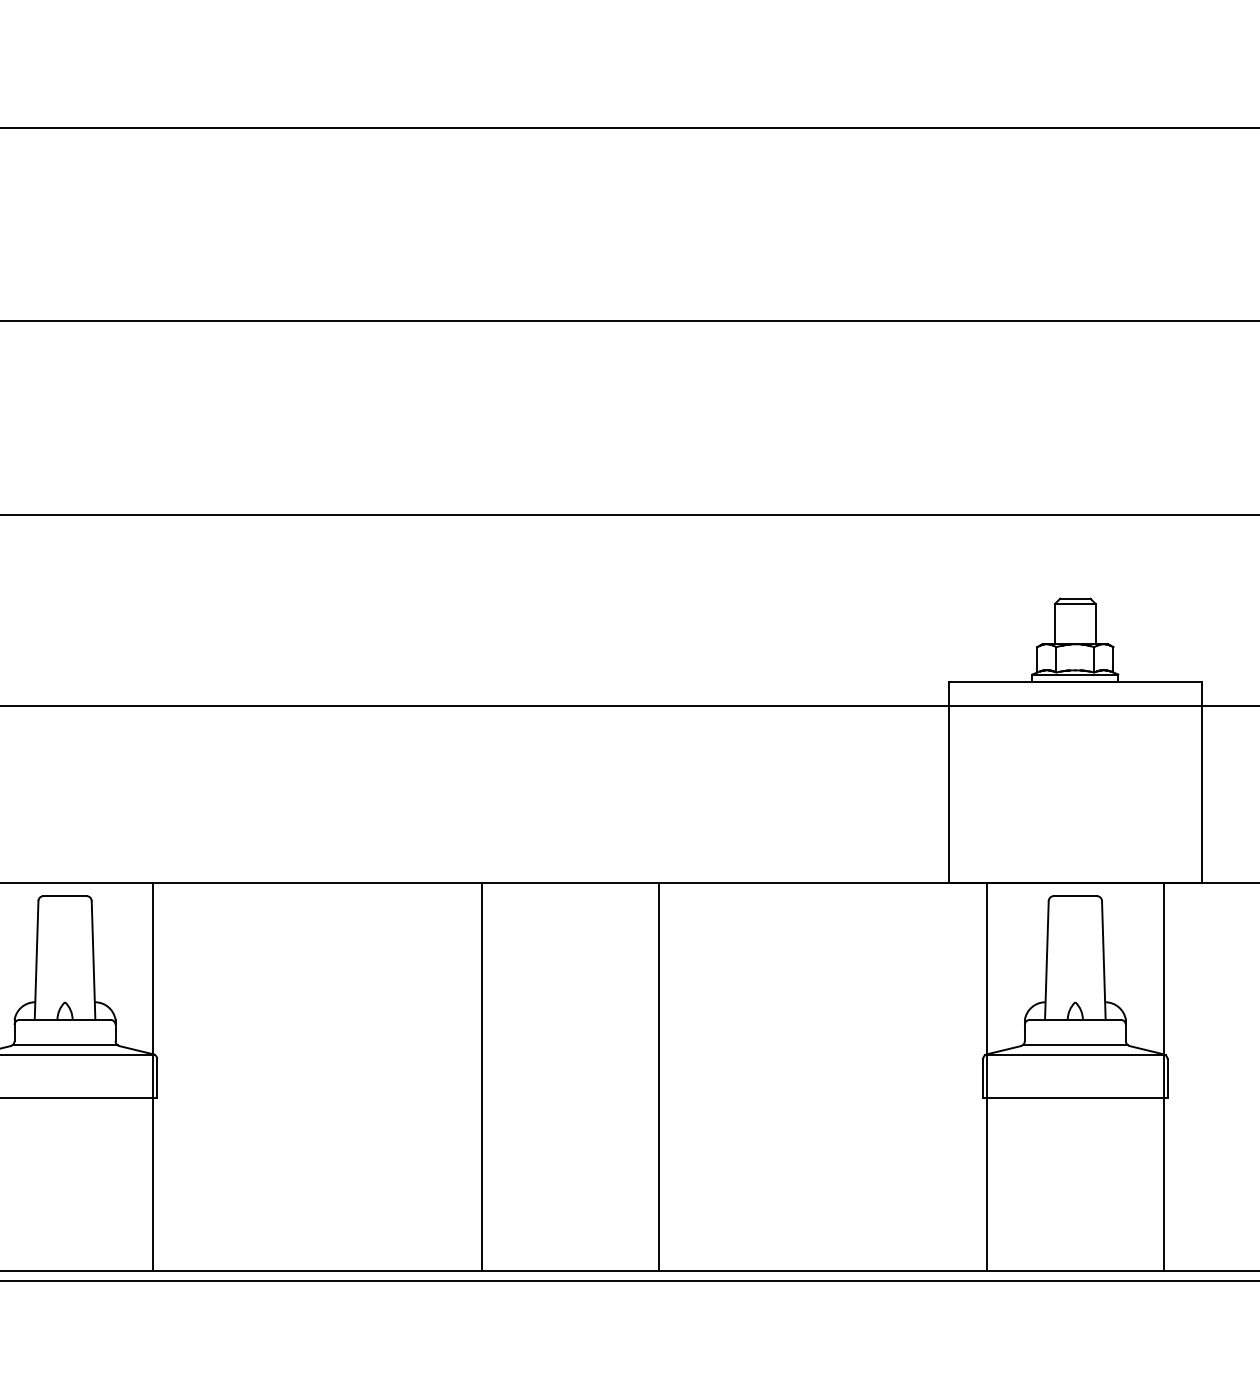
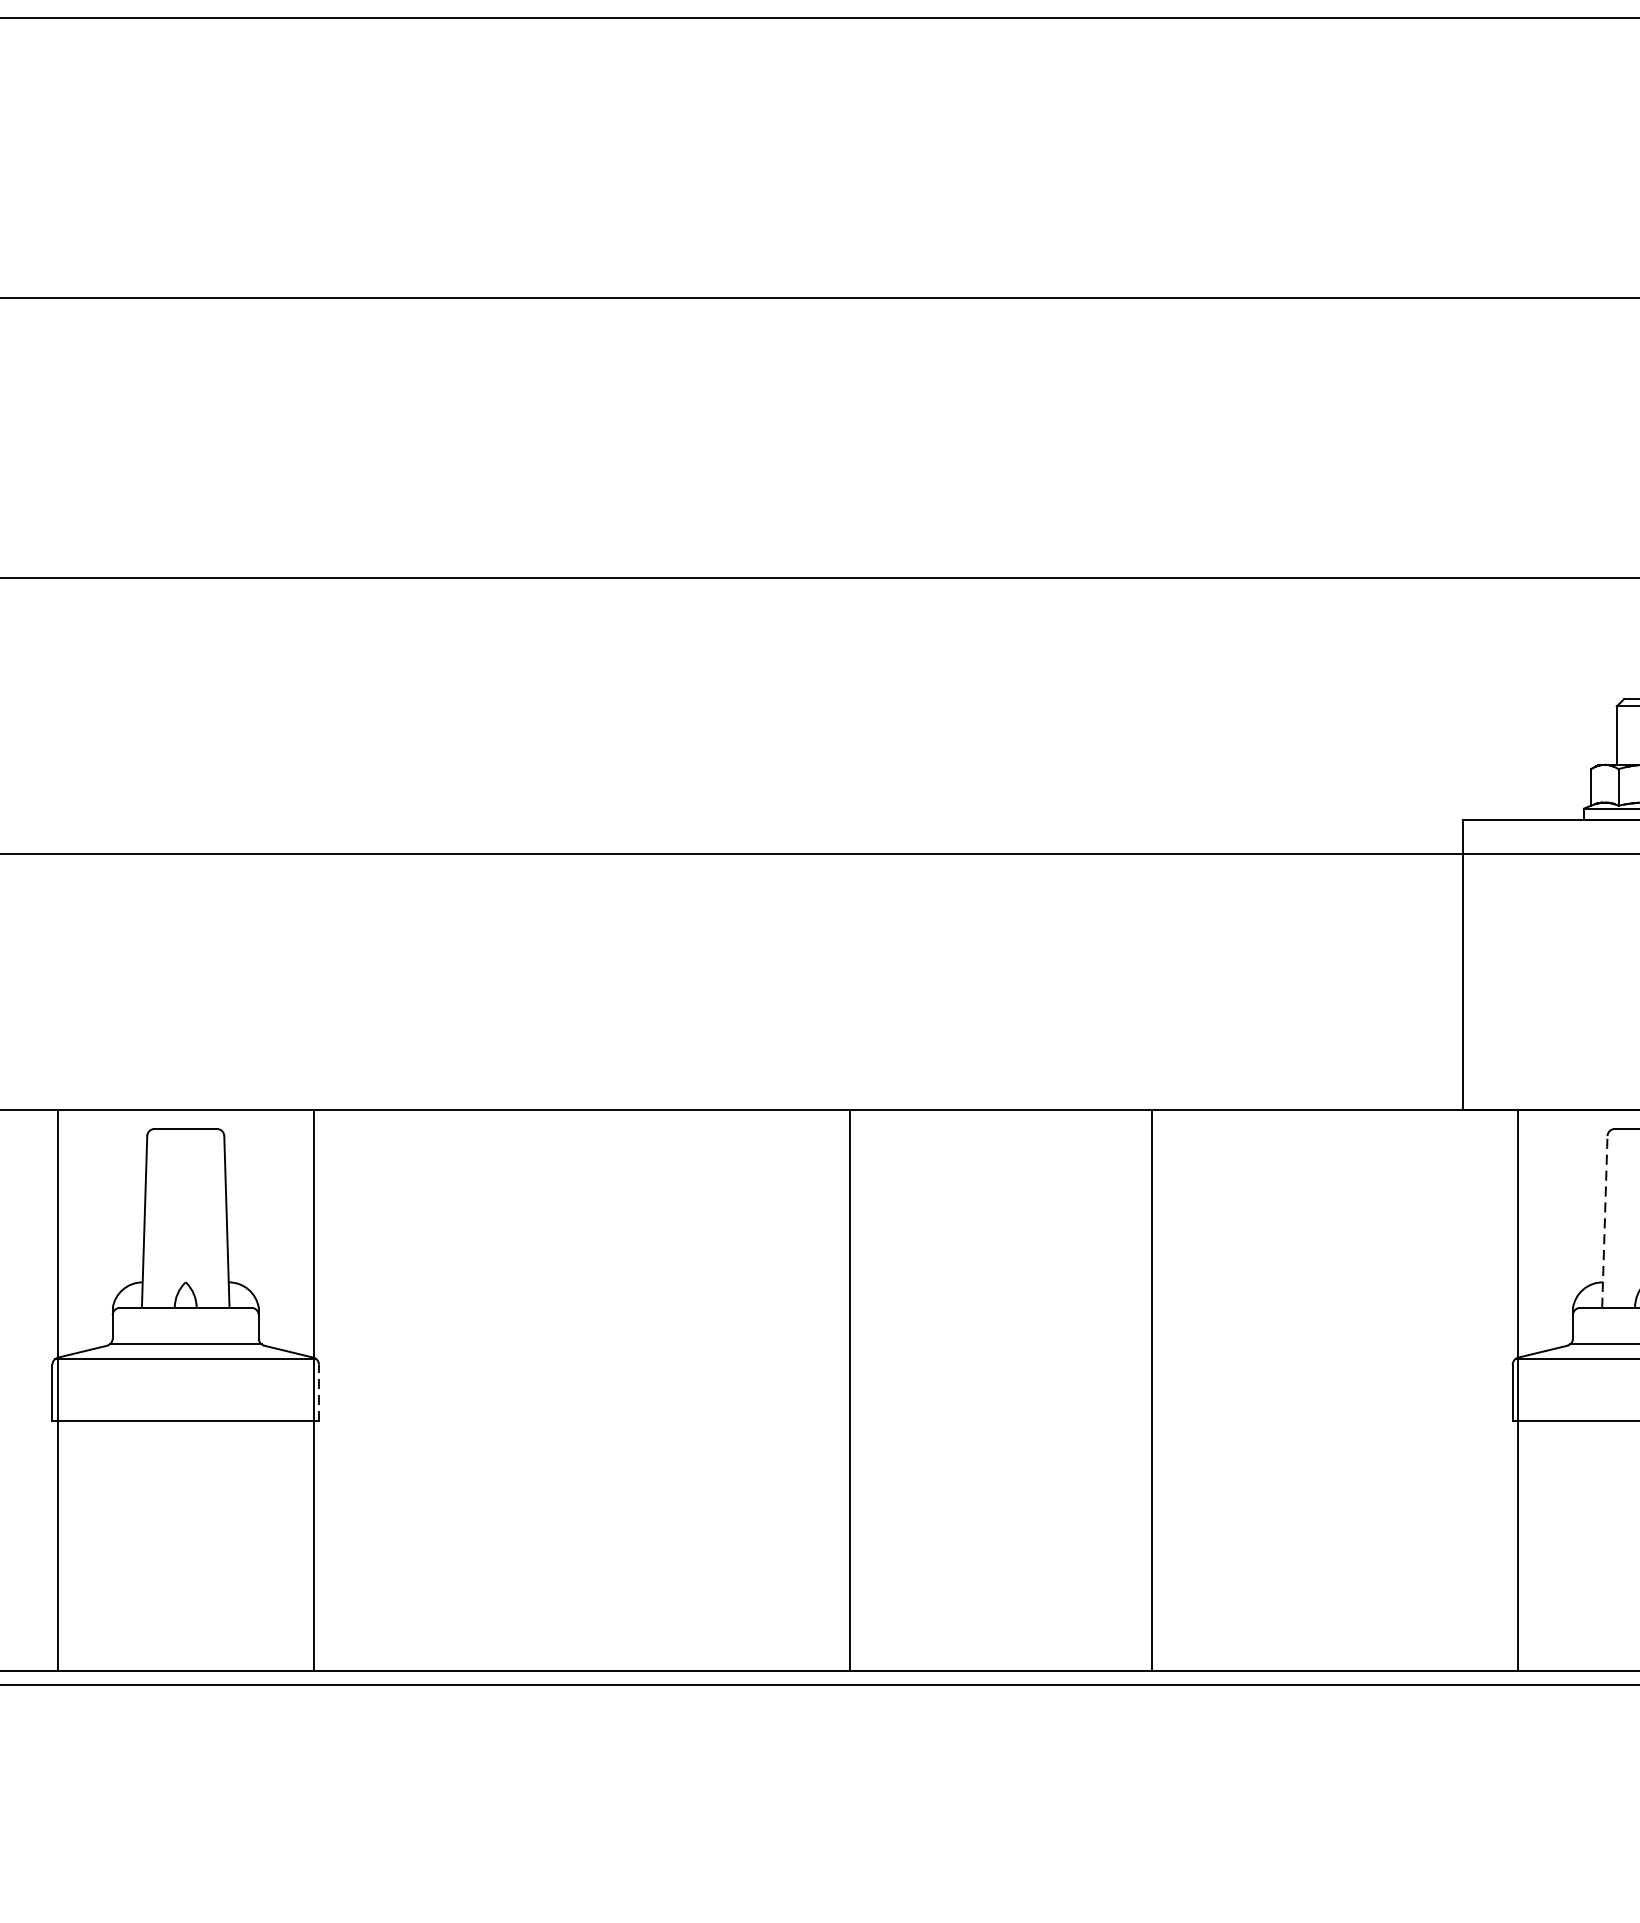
line: (1046, 959) -> (1604, 1220), solid -> dashed
line: (481, 1076) -> (849, 1389), moved
line: (658, 1076) -> (1151, 1389), moved
line: (157, 1078) -> (319, 1392), solid -> dashed

